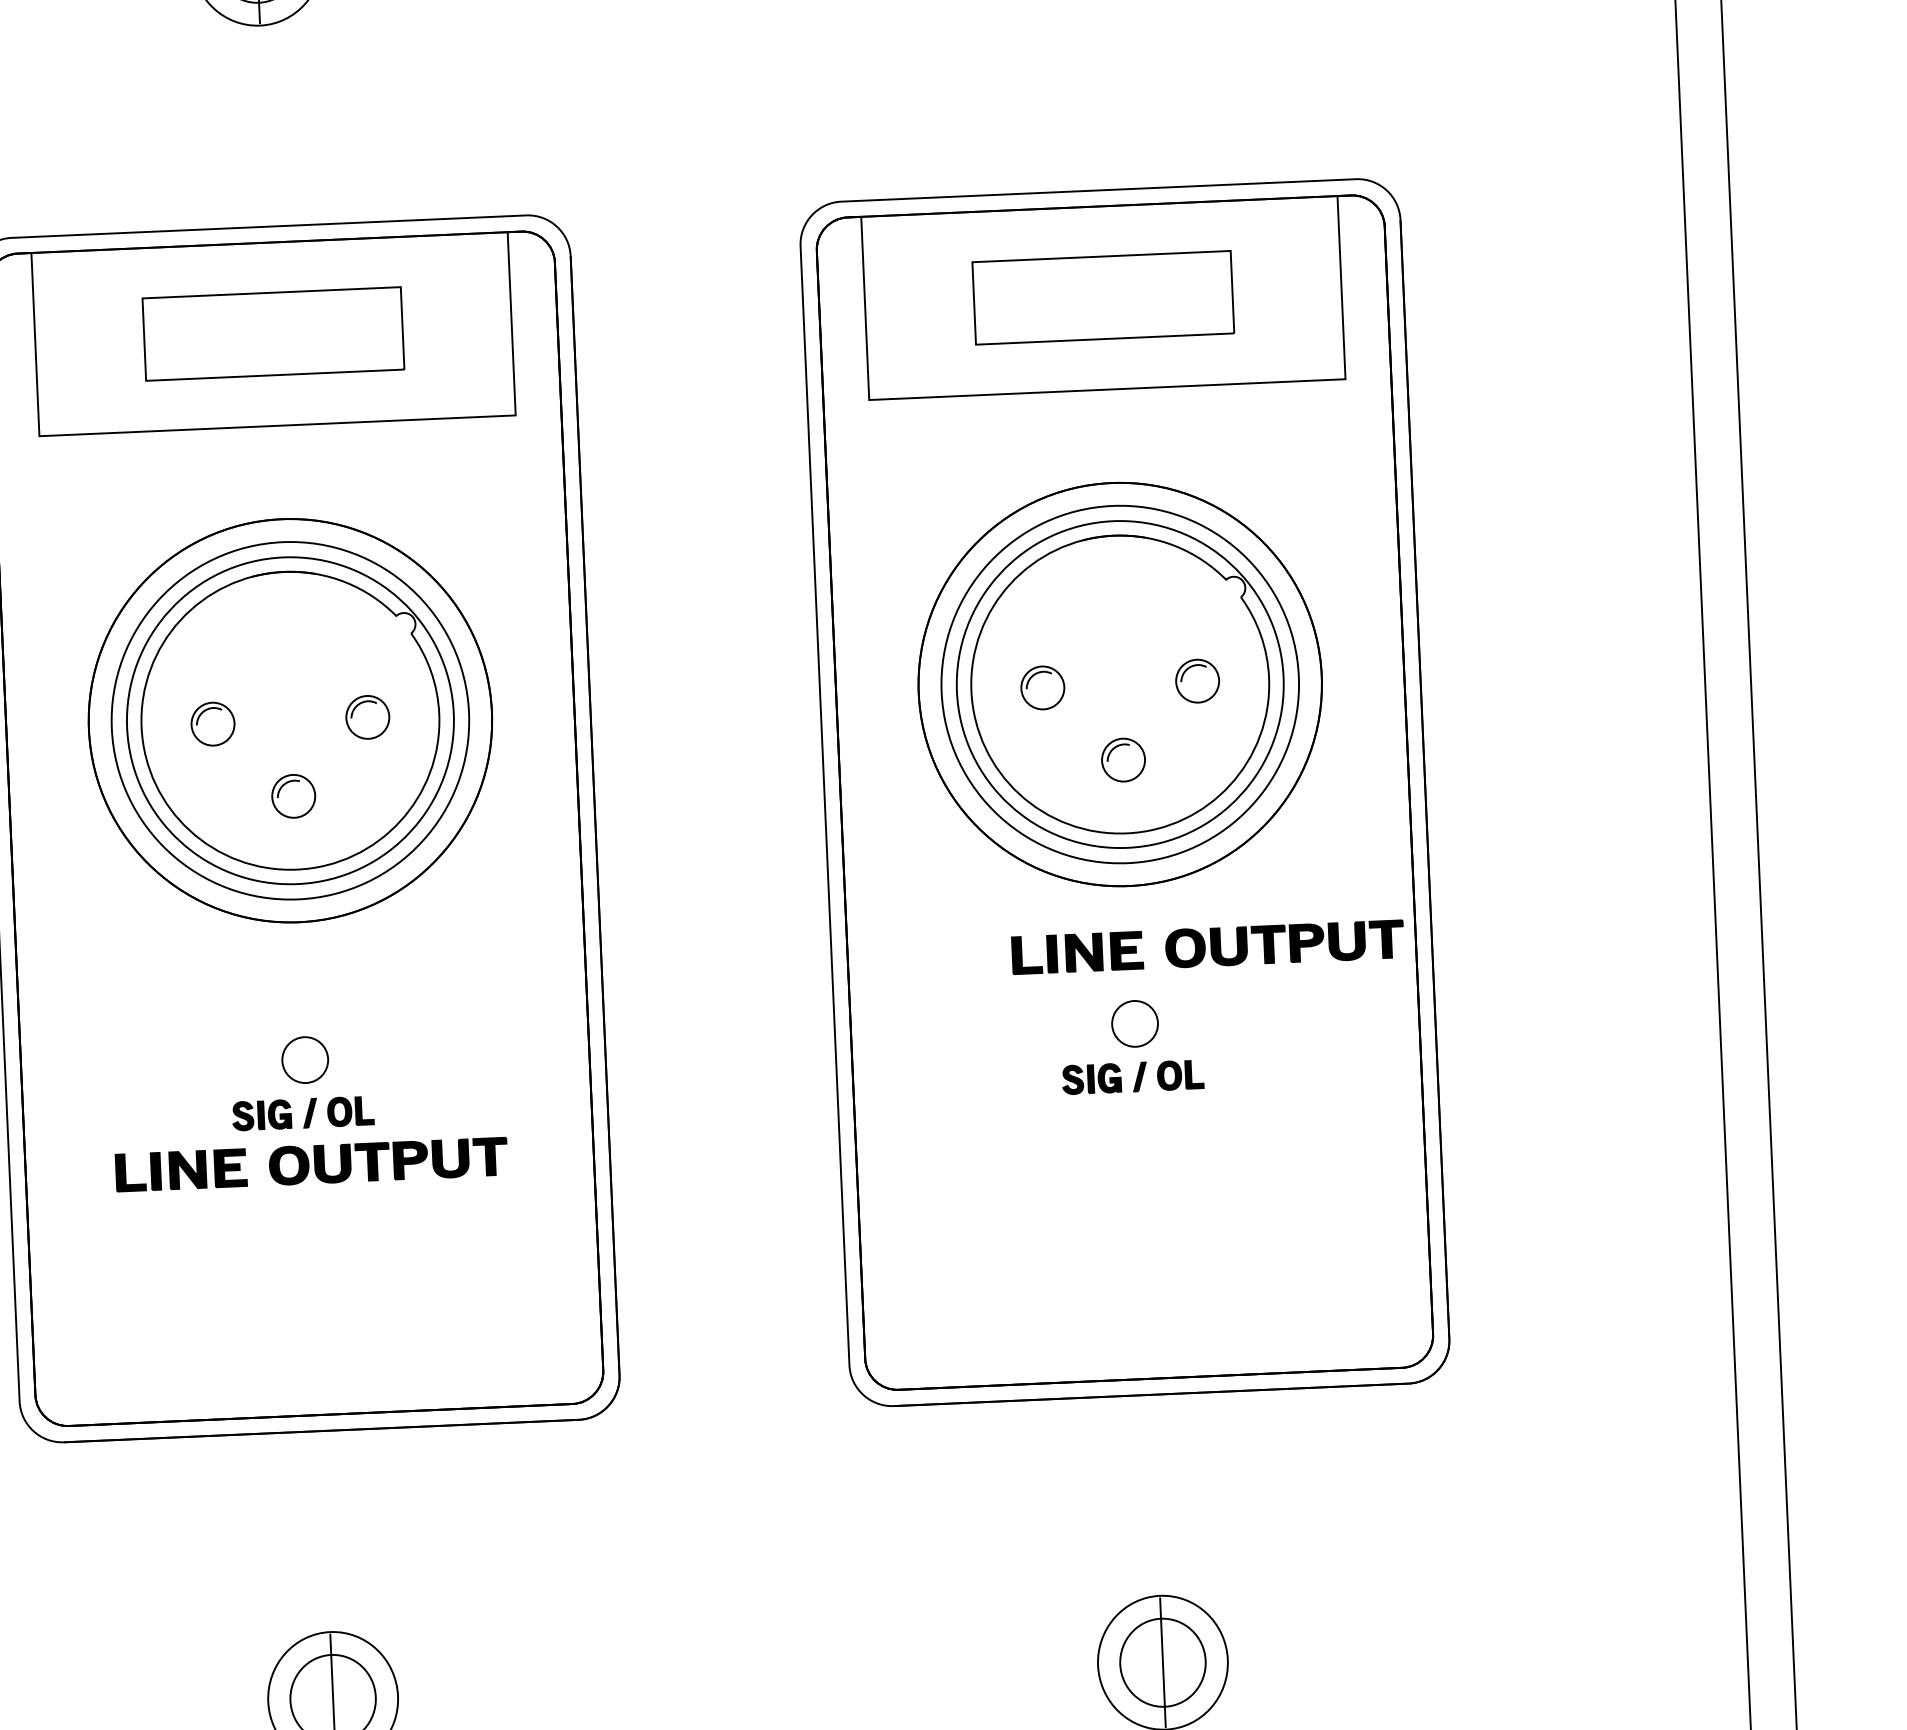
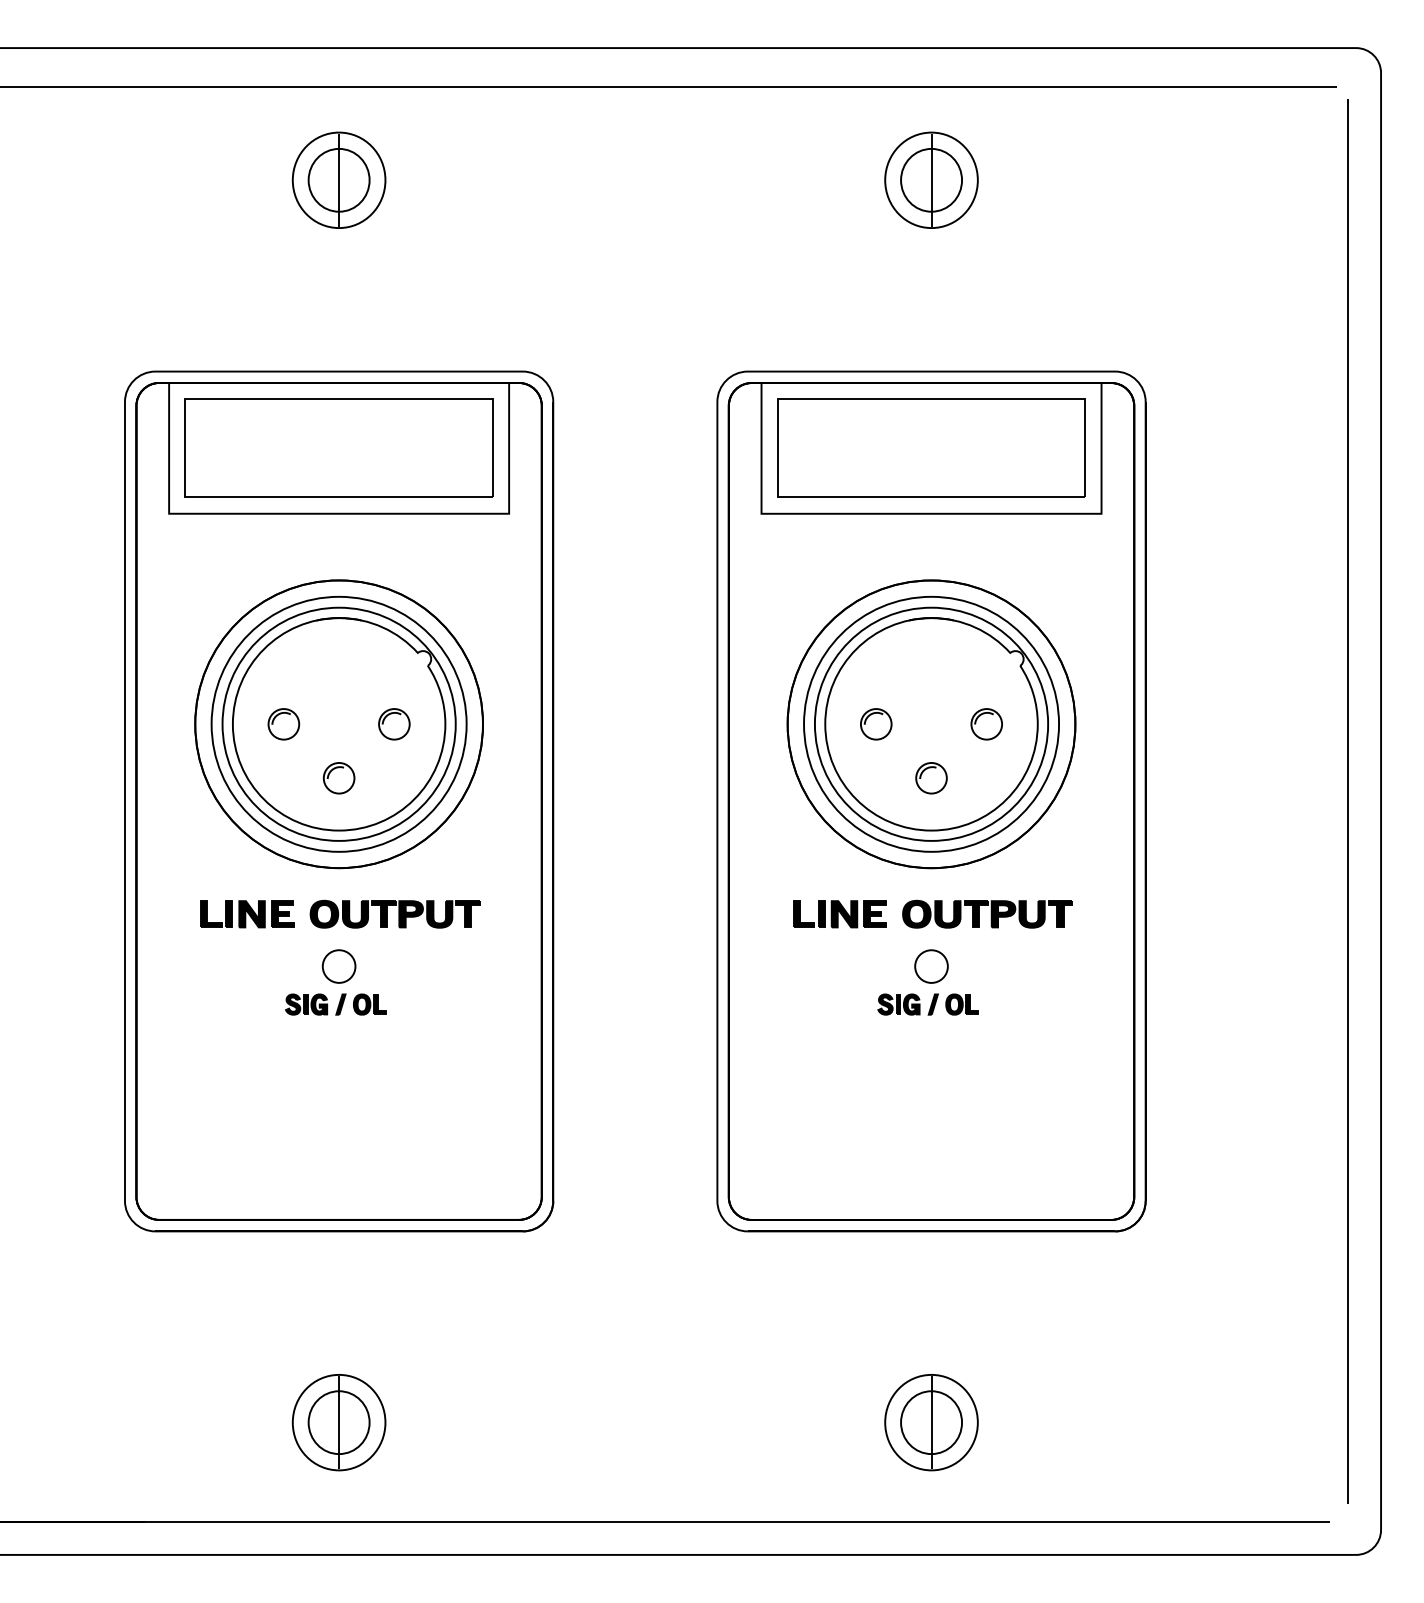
part: (1103, 296) -> (931, 447), size x1.67
part: (272, 333) -> (338, 447), size x1.67
part: (1207, 946) -> (932, 913), moved
part: (311, 1163) -> (340, 913), moved

